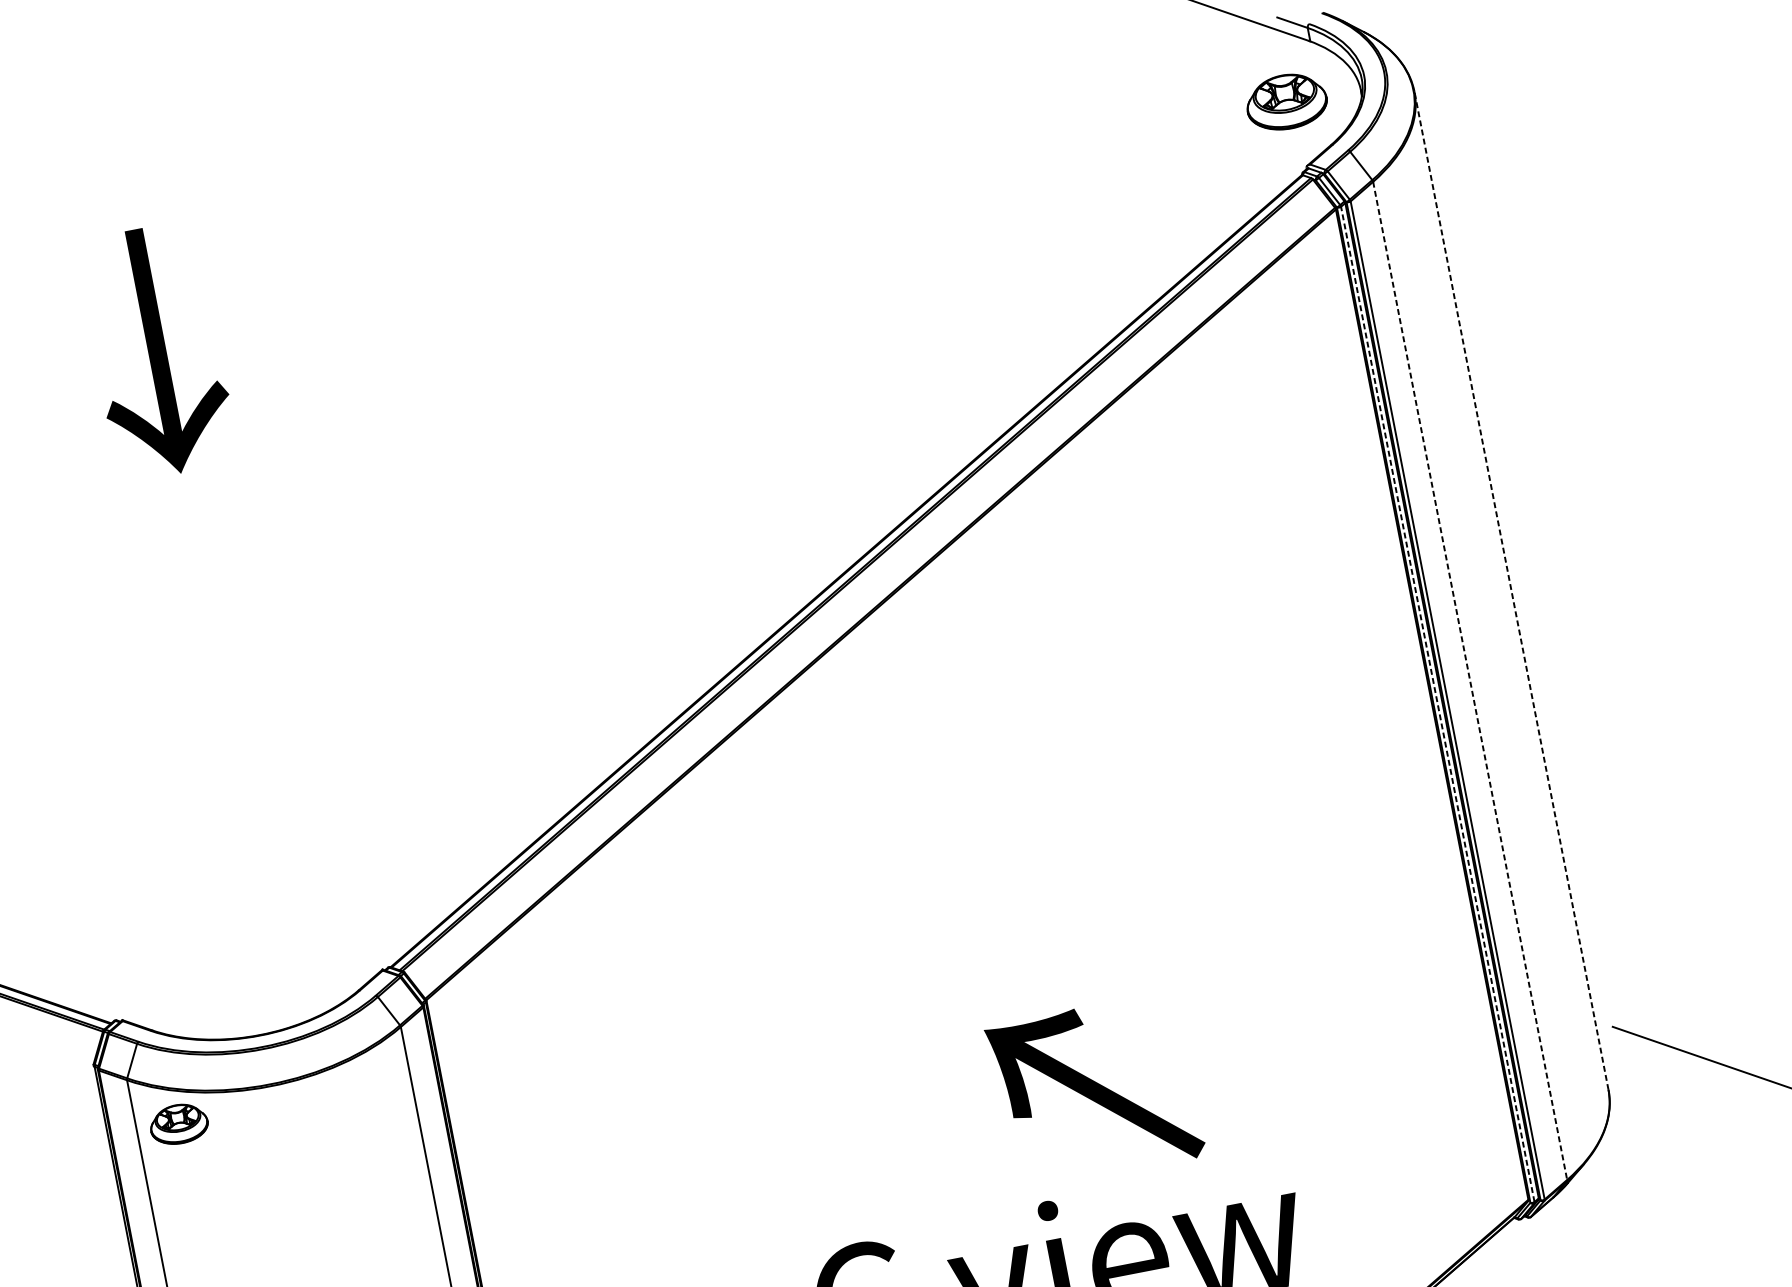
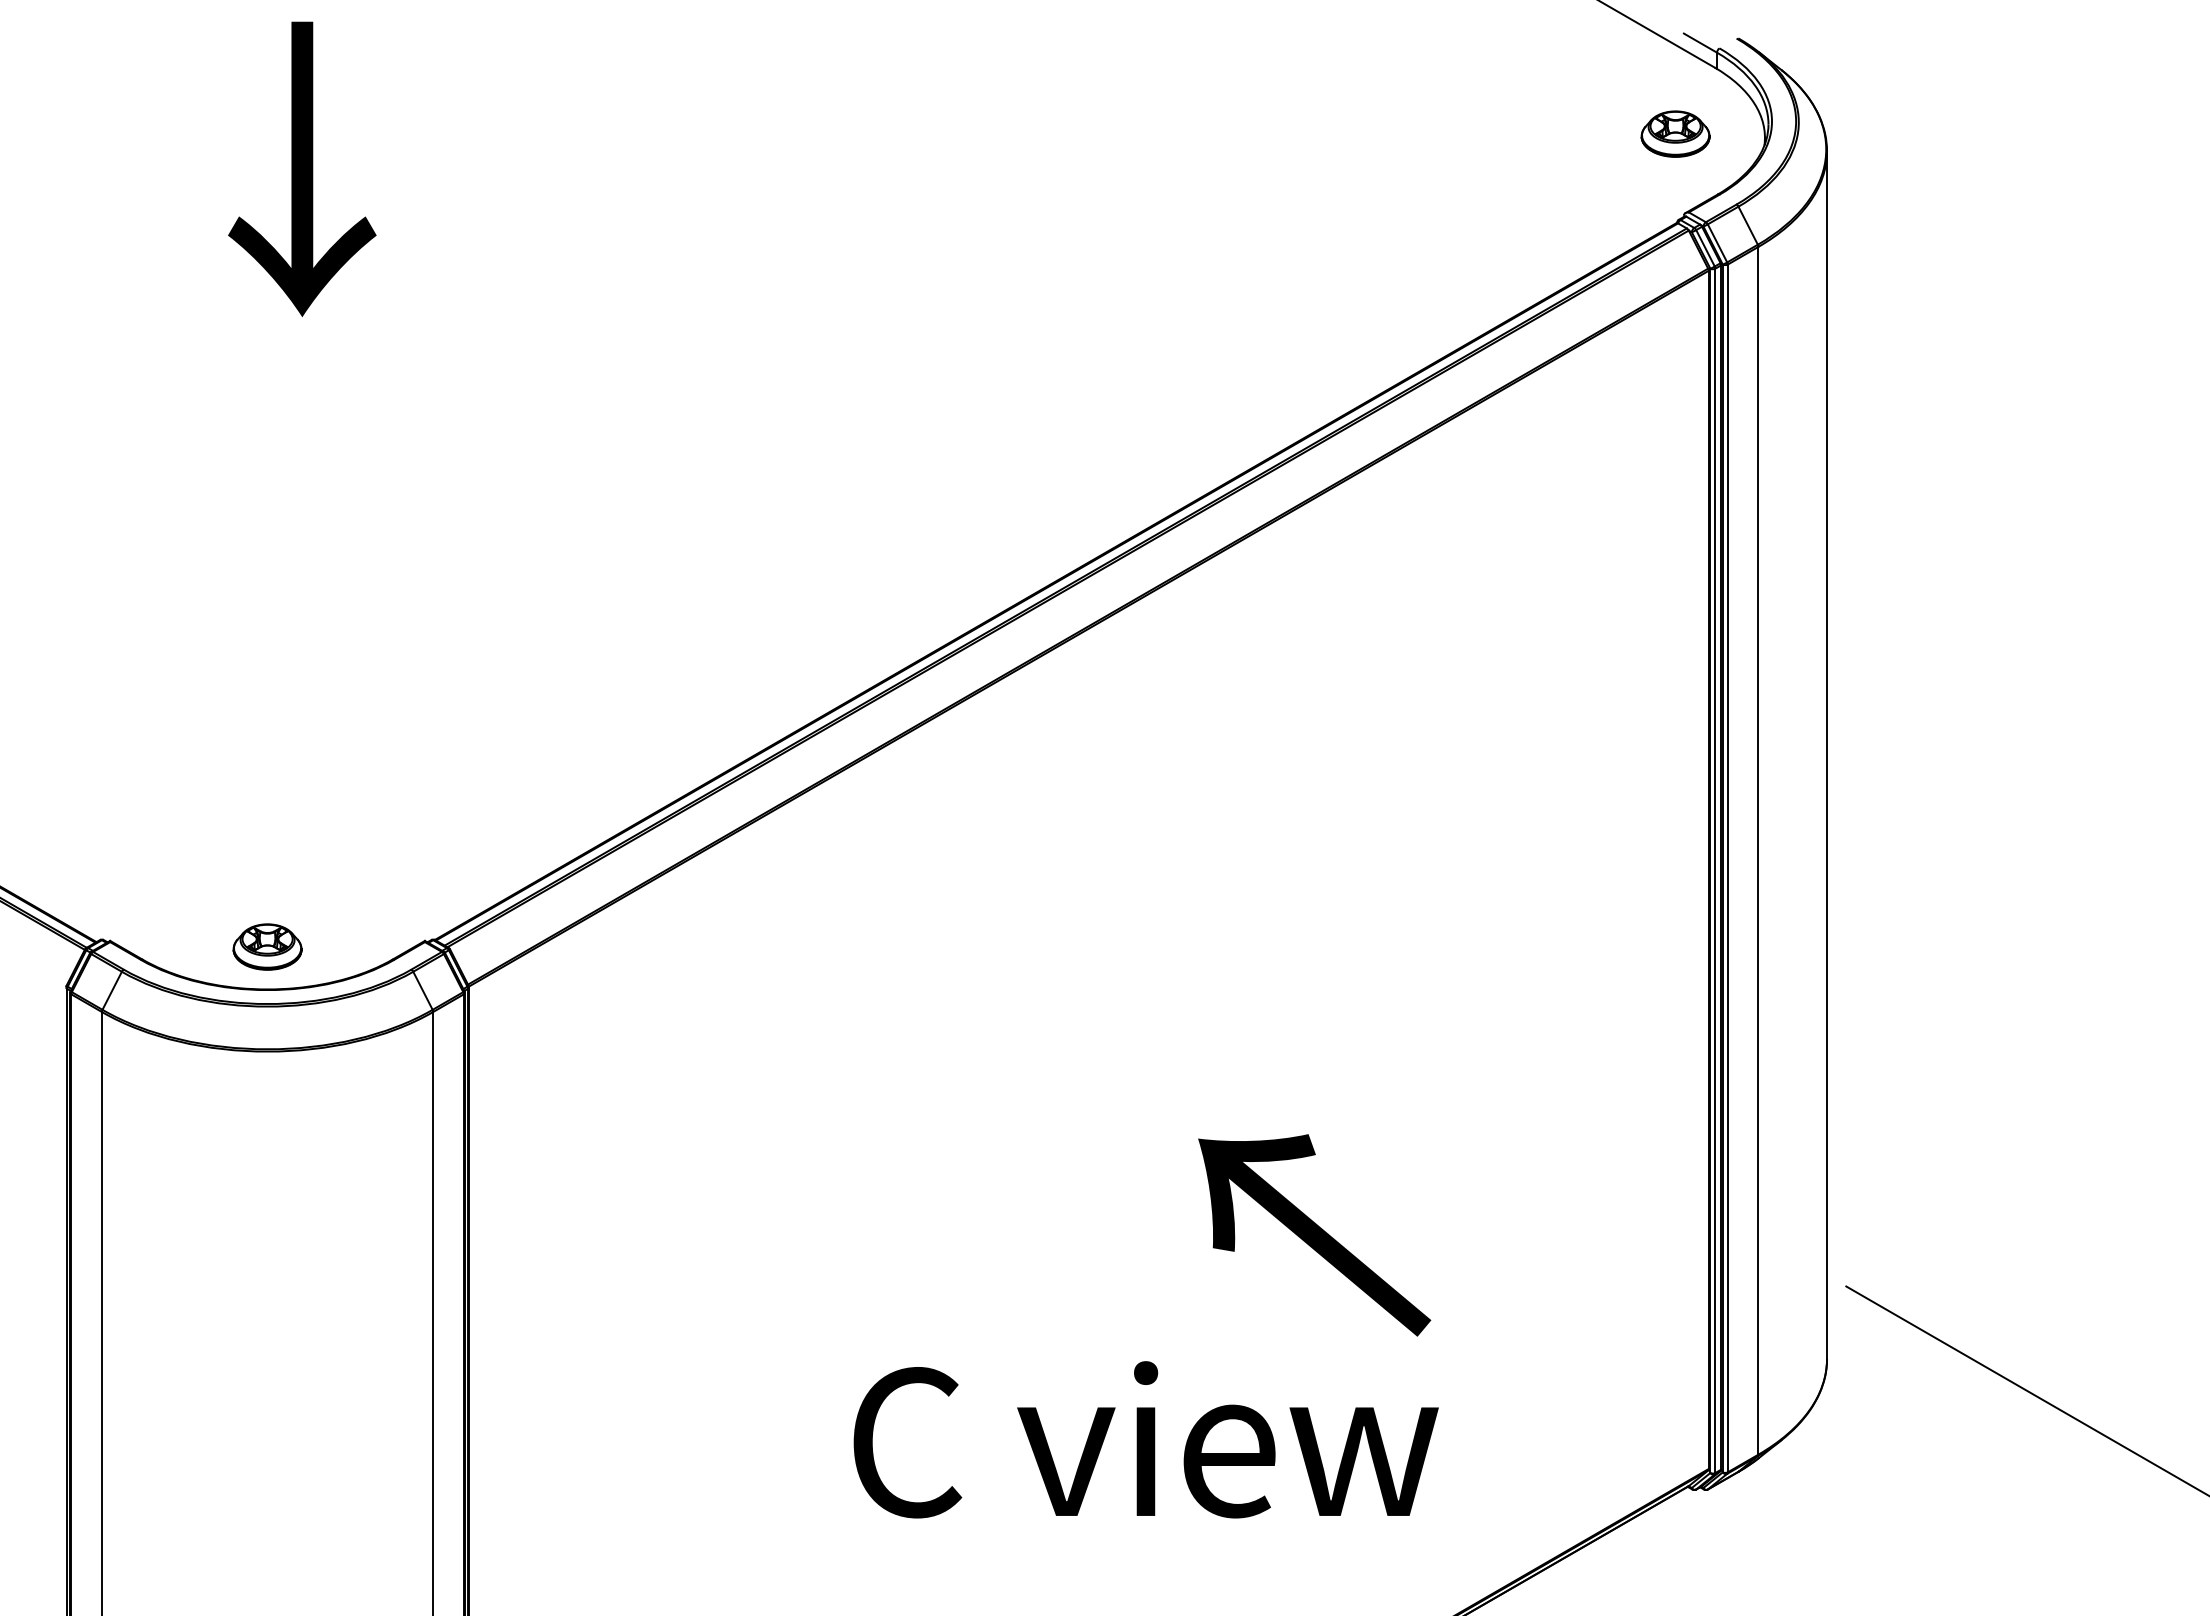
part: (1286, 101) -> (1675, 133), size x0.71
line: (1511, 591) -> (1827, 755), dashed -> solid
line: (1470, 680) -> (1758, 850), dashed -> solid
line: (1437, 704) -> (1715, 870), dashed -> solid
text: (1095, 1091) -> (1314, 1235), moved
part: (178, 1123) -> (267, 946), moved

